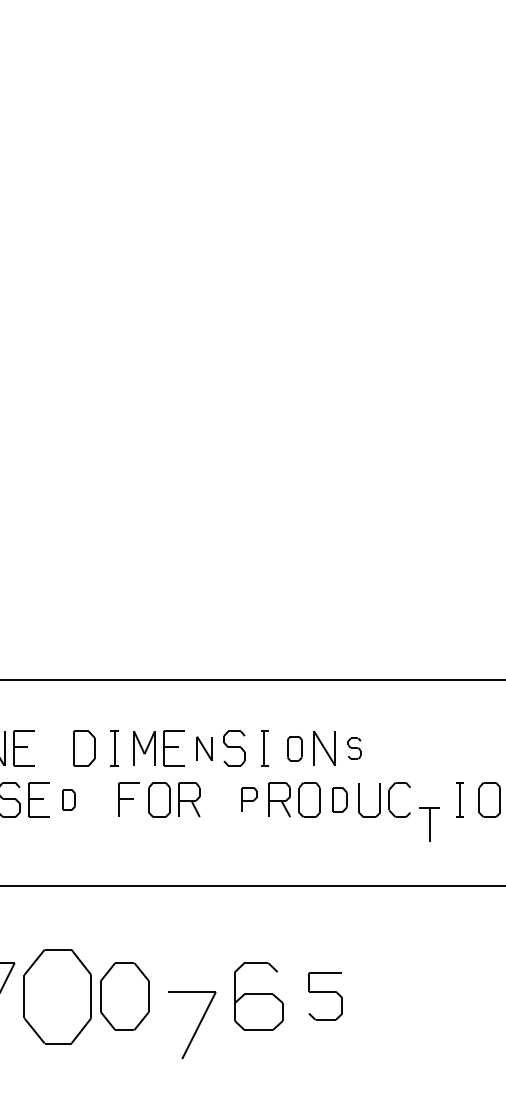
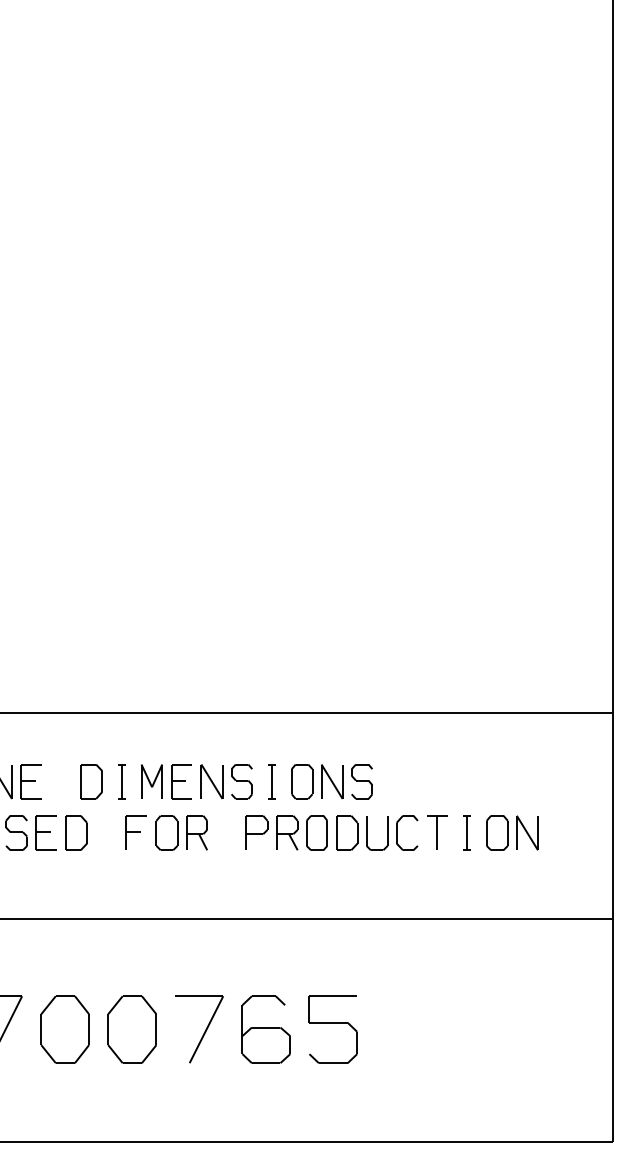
part: (204, 748) -> (211, 781), size x1.43
part: (295, 748) -> (302, 781), size x1.43
part: (354, 748) -> (361, 781), size x1.67
part: (69, 799) -> (76, 832), size x1.67
part: (249, 799) -> (256, 832), size x1.43
part: (340, 799) -> (347, 832), size x1.43
part: (430, 824) -> (437, 832), moved
part: (57, 996) -> (64, 1029), size x0.71
part: (325, 996) -> (332, 1029), size x1.43
part: (192, 1025) -> (199, 1029), moved

